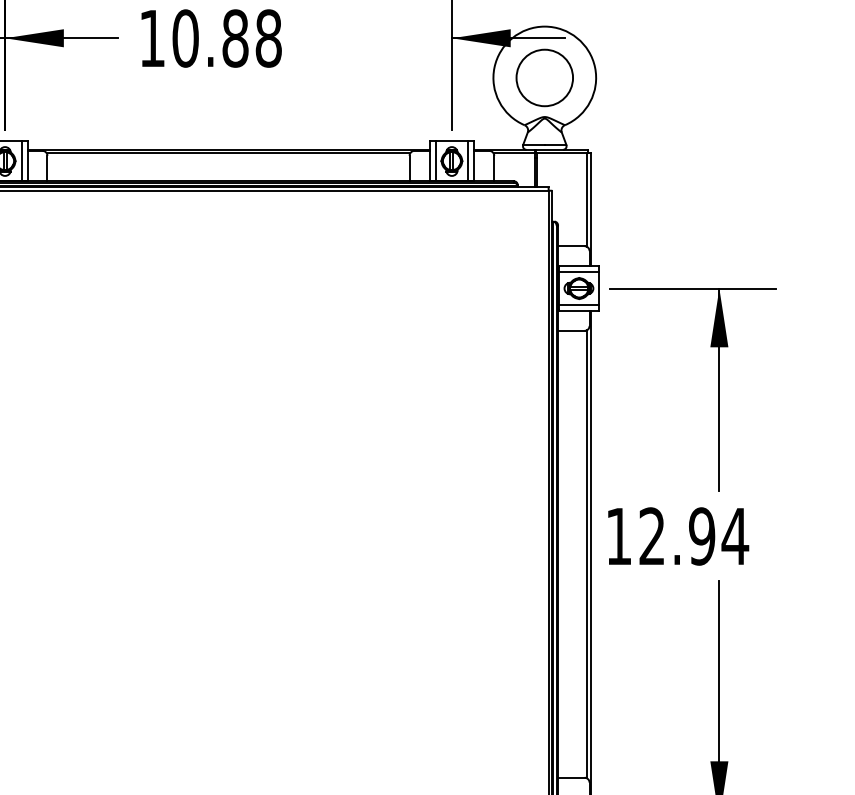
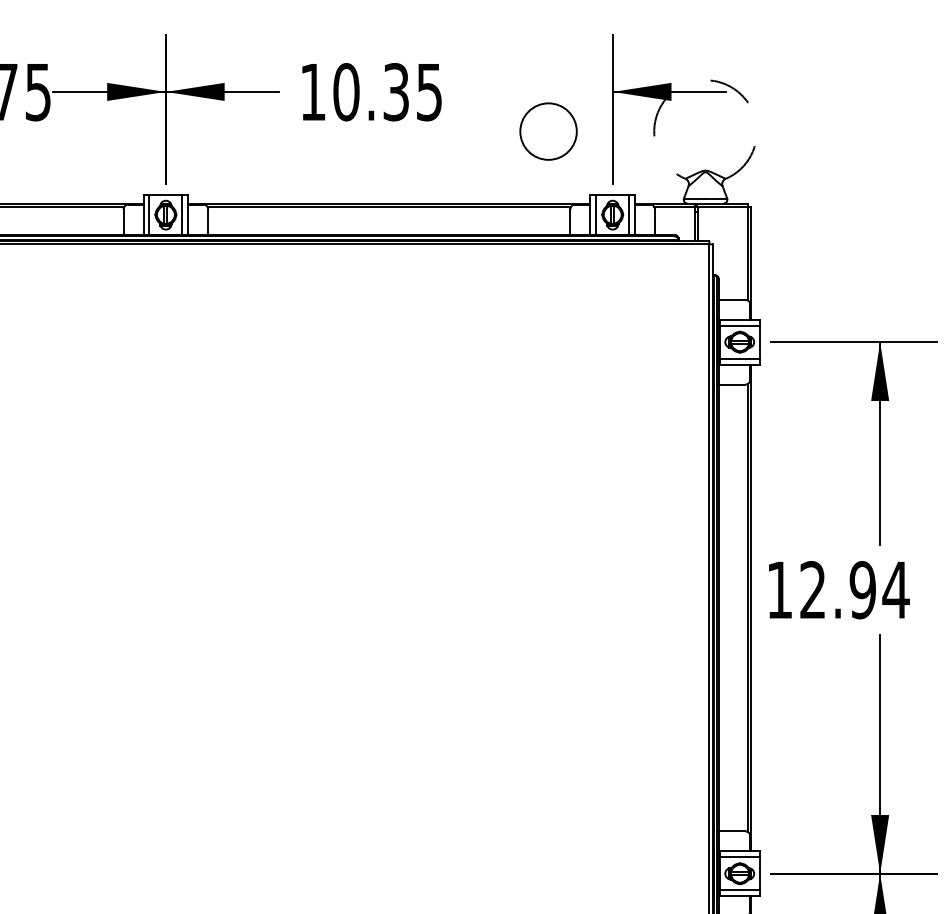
arc: (544, 26) -> (705, 80), solid -> dashed
text: (251, 38) -> (412, 92), 10.88 -> 10.35
circle: (544, 77) -> (548, 131), moved

